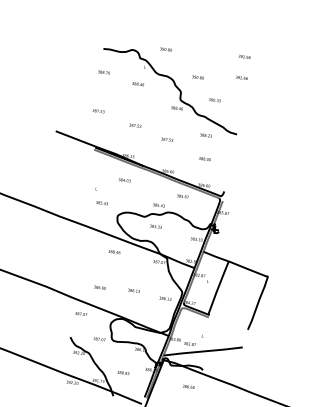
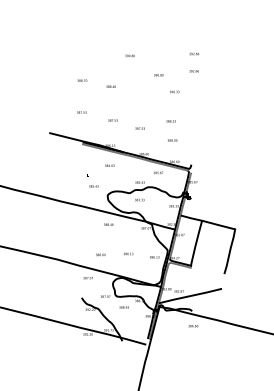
part: (170, 90) -> (137, 88), removed
text: (122, 372) -> (123, 307), moved
text: (188, 387) -> (193, 326), moved

